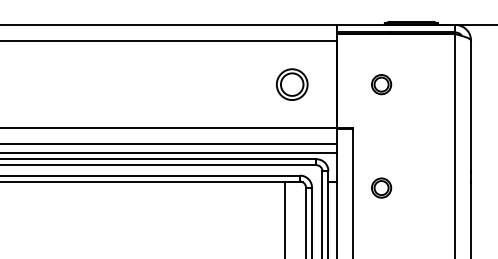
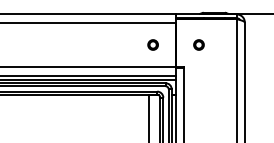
part: (290, 83) -> (152, 44), size x0.62
part: (380, 187) -> (198, 97), removed

